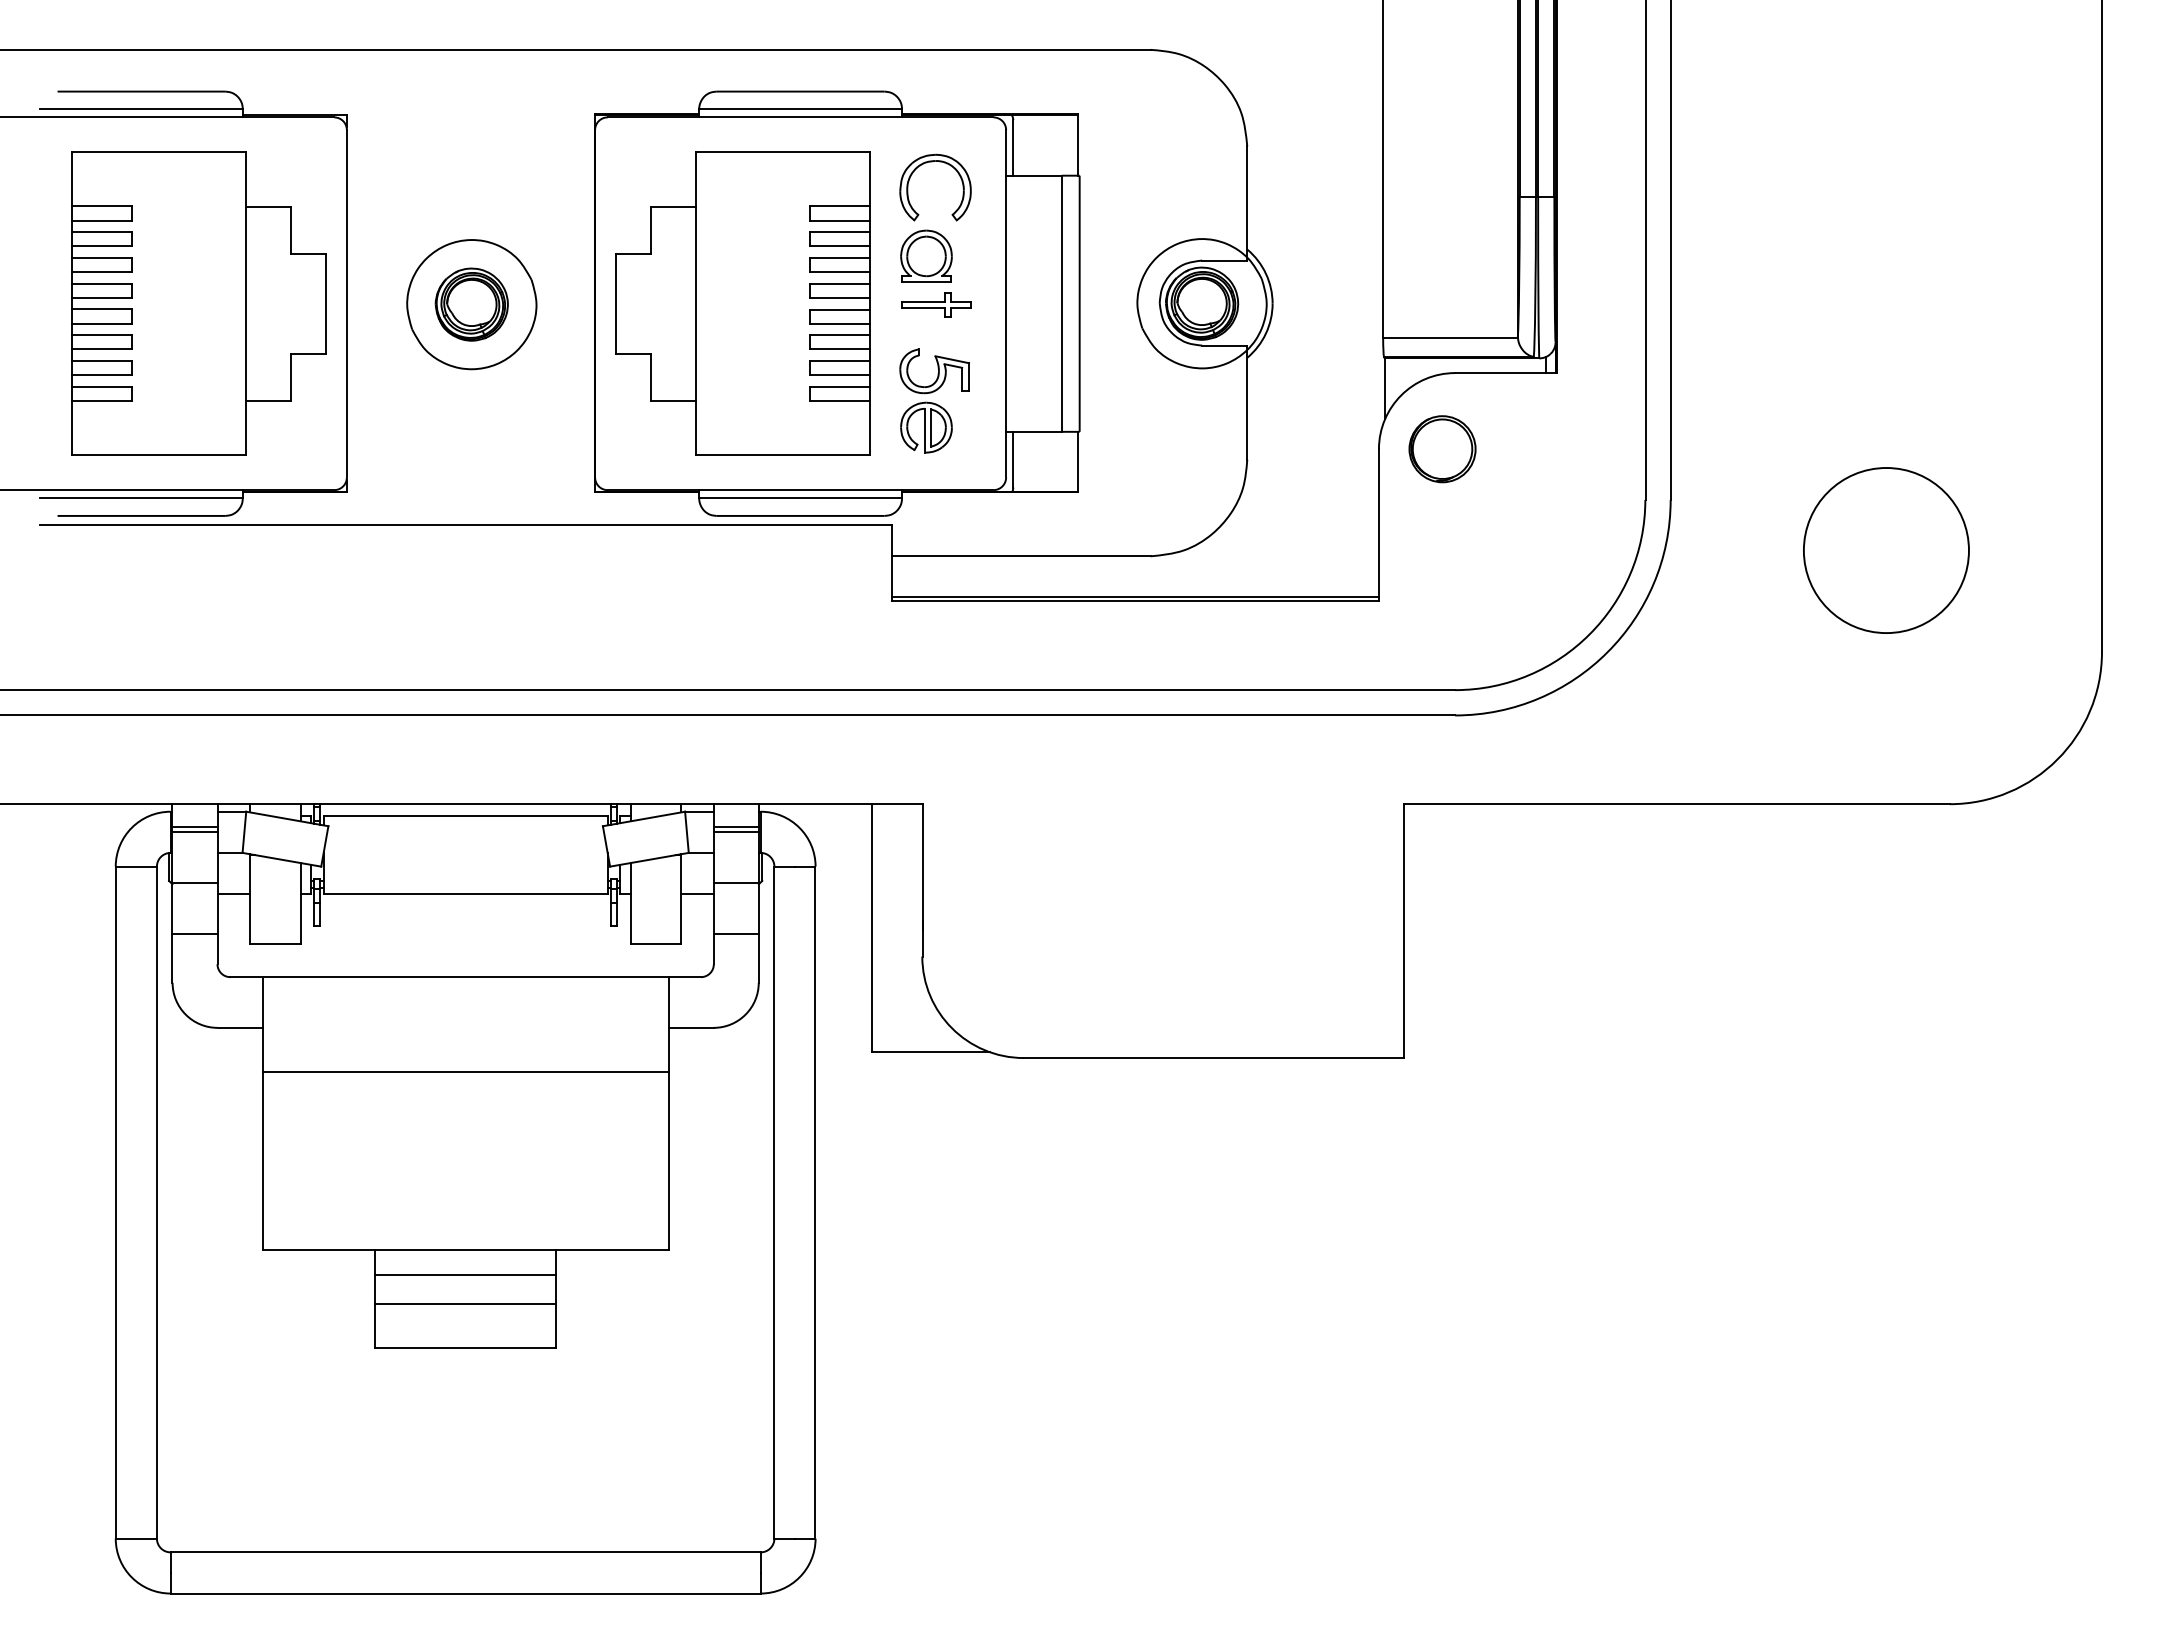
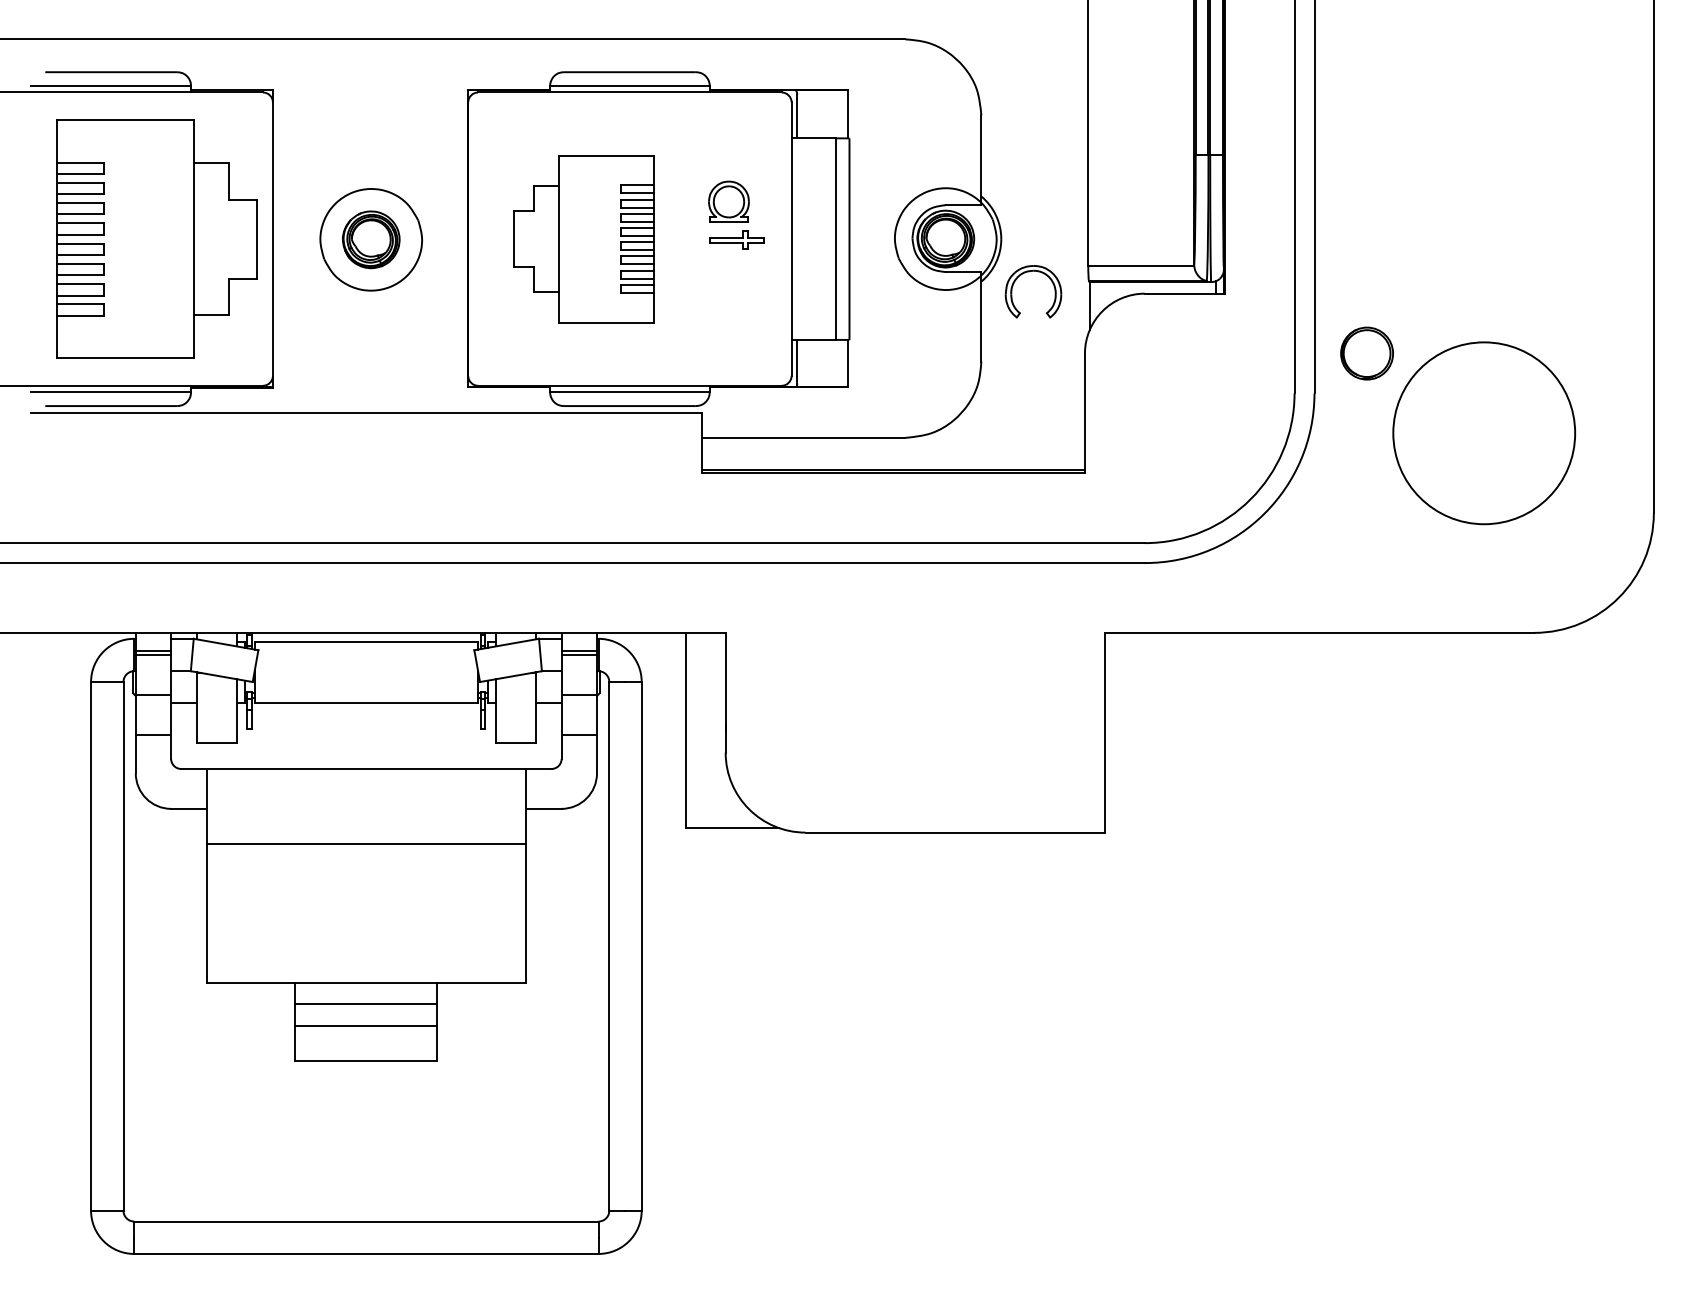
part: (932, 162) -> (1031, 271), moved
part: (742, 303) -> (584, 238), size x0.7
part: (934, 400) -> (735, 315), removed
part: (1442, 449) -> (1367, 353), moved
circle: (1885, 550) -> (1483, 433), size x1.4

